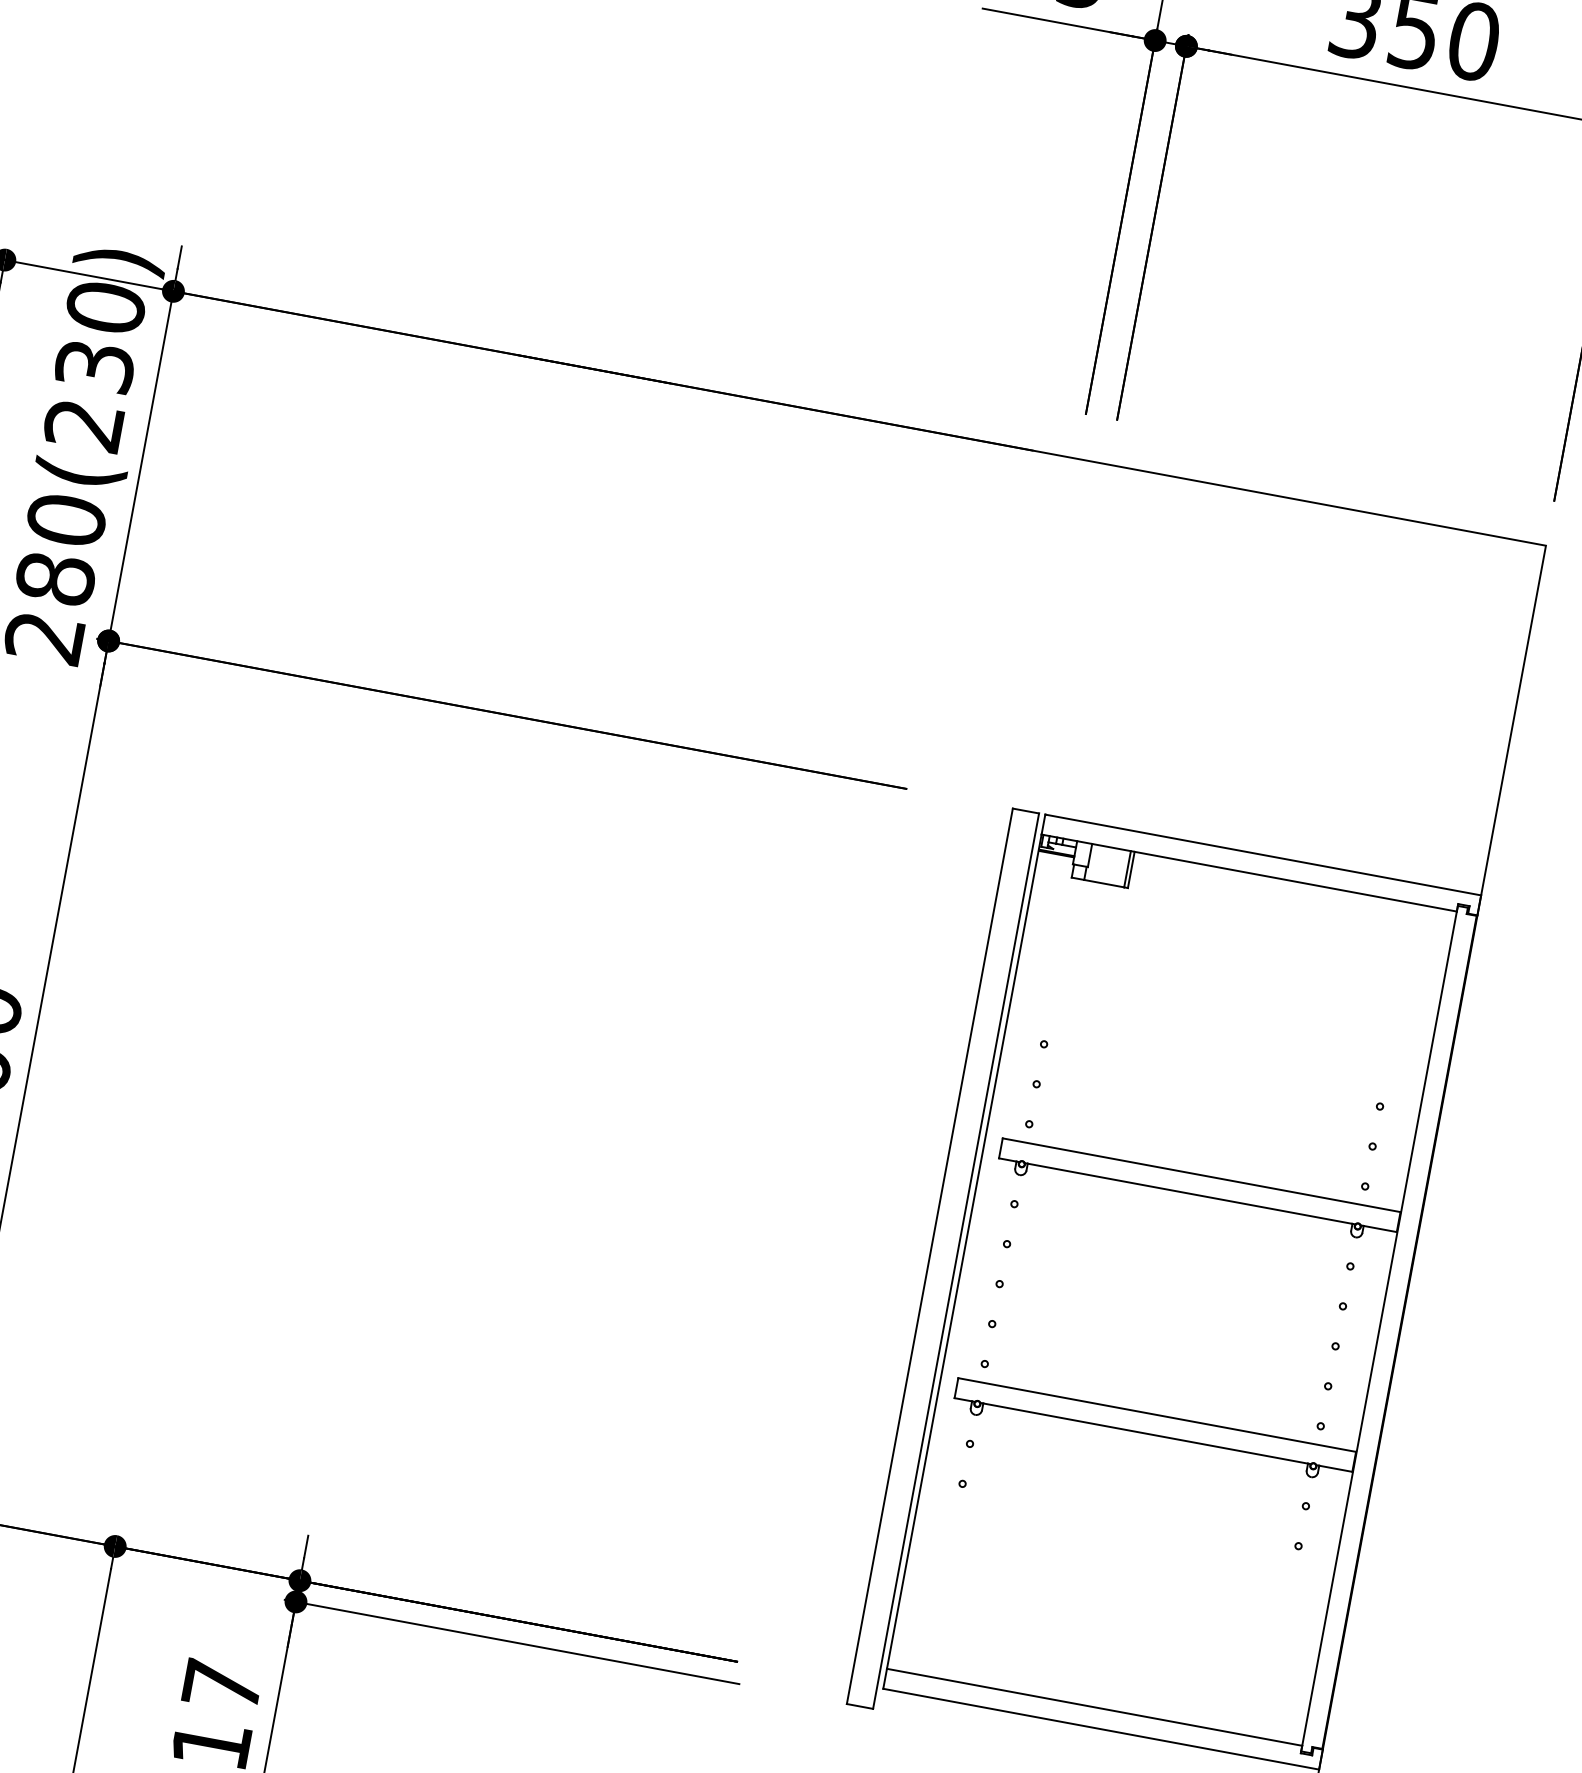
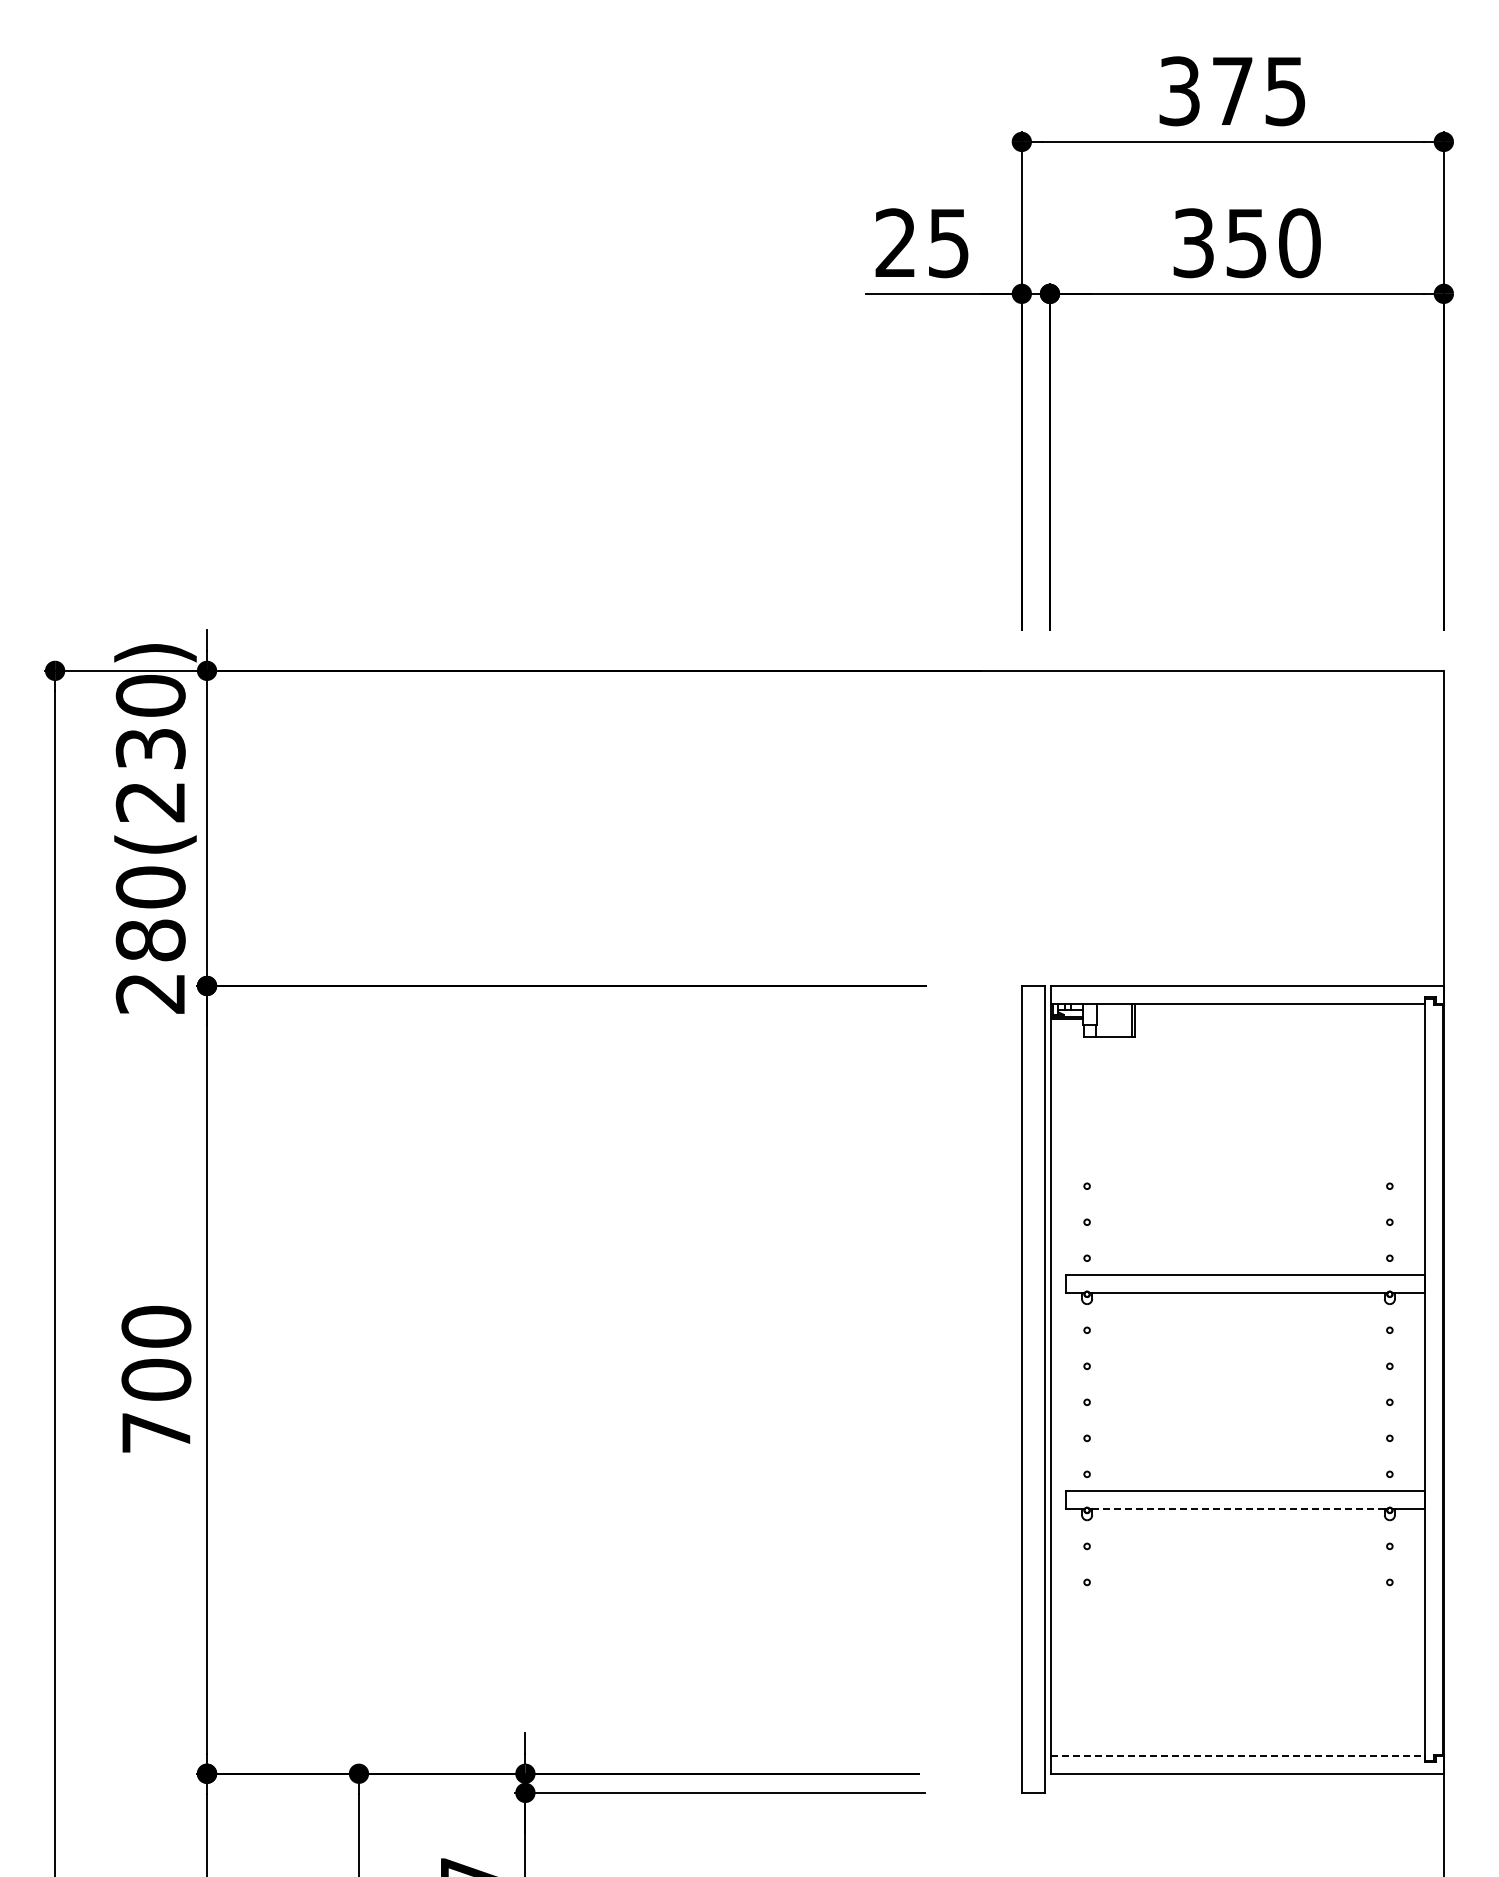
line: (1145, 1433) -> (1238, 1508), solid -> dashed
line: (1094, 1707) -> (1238, 1755), solid -> dashed

